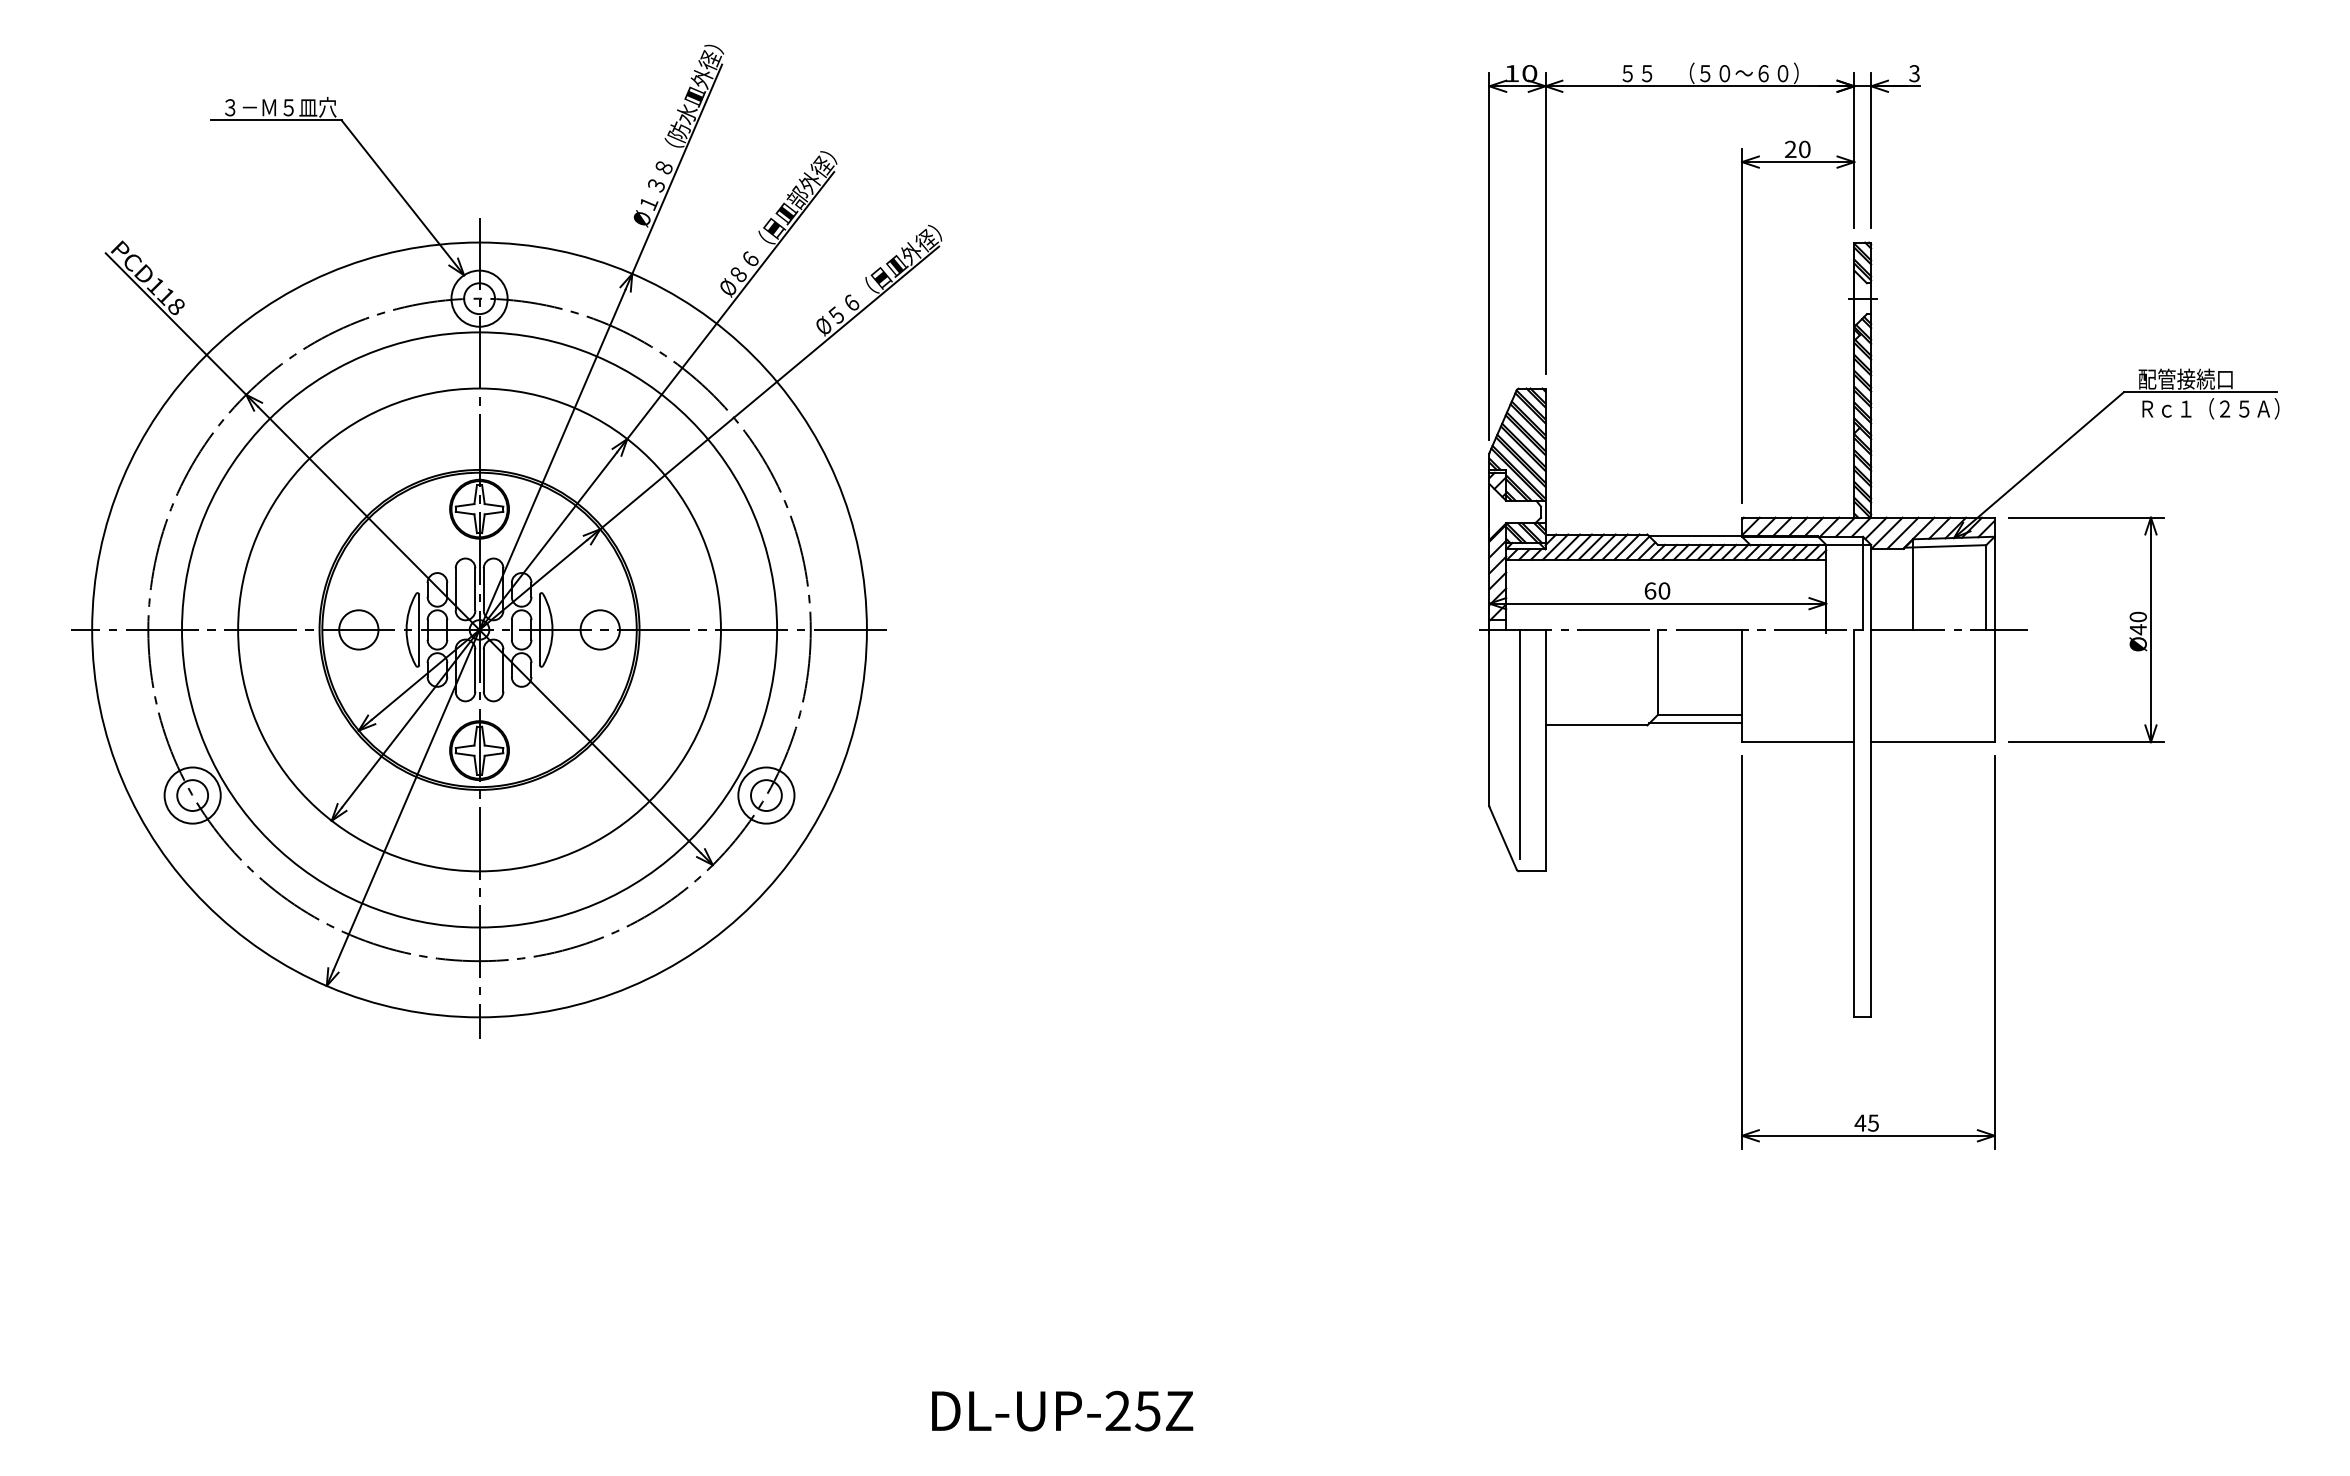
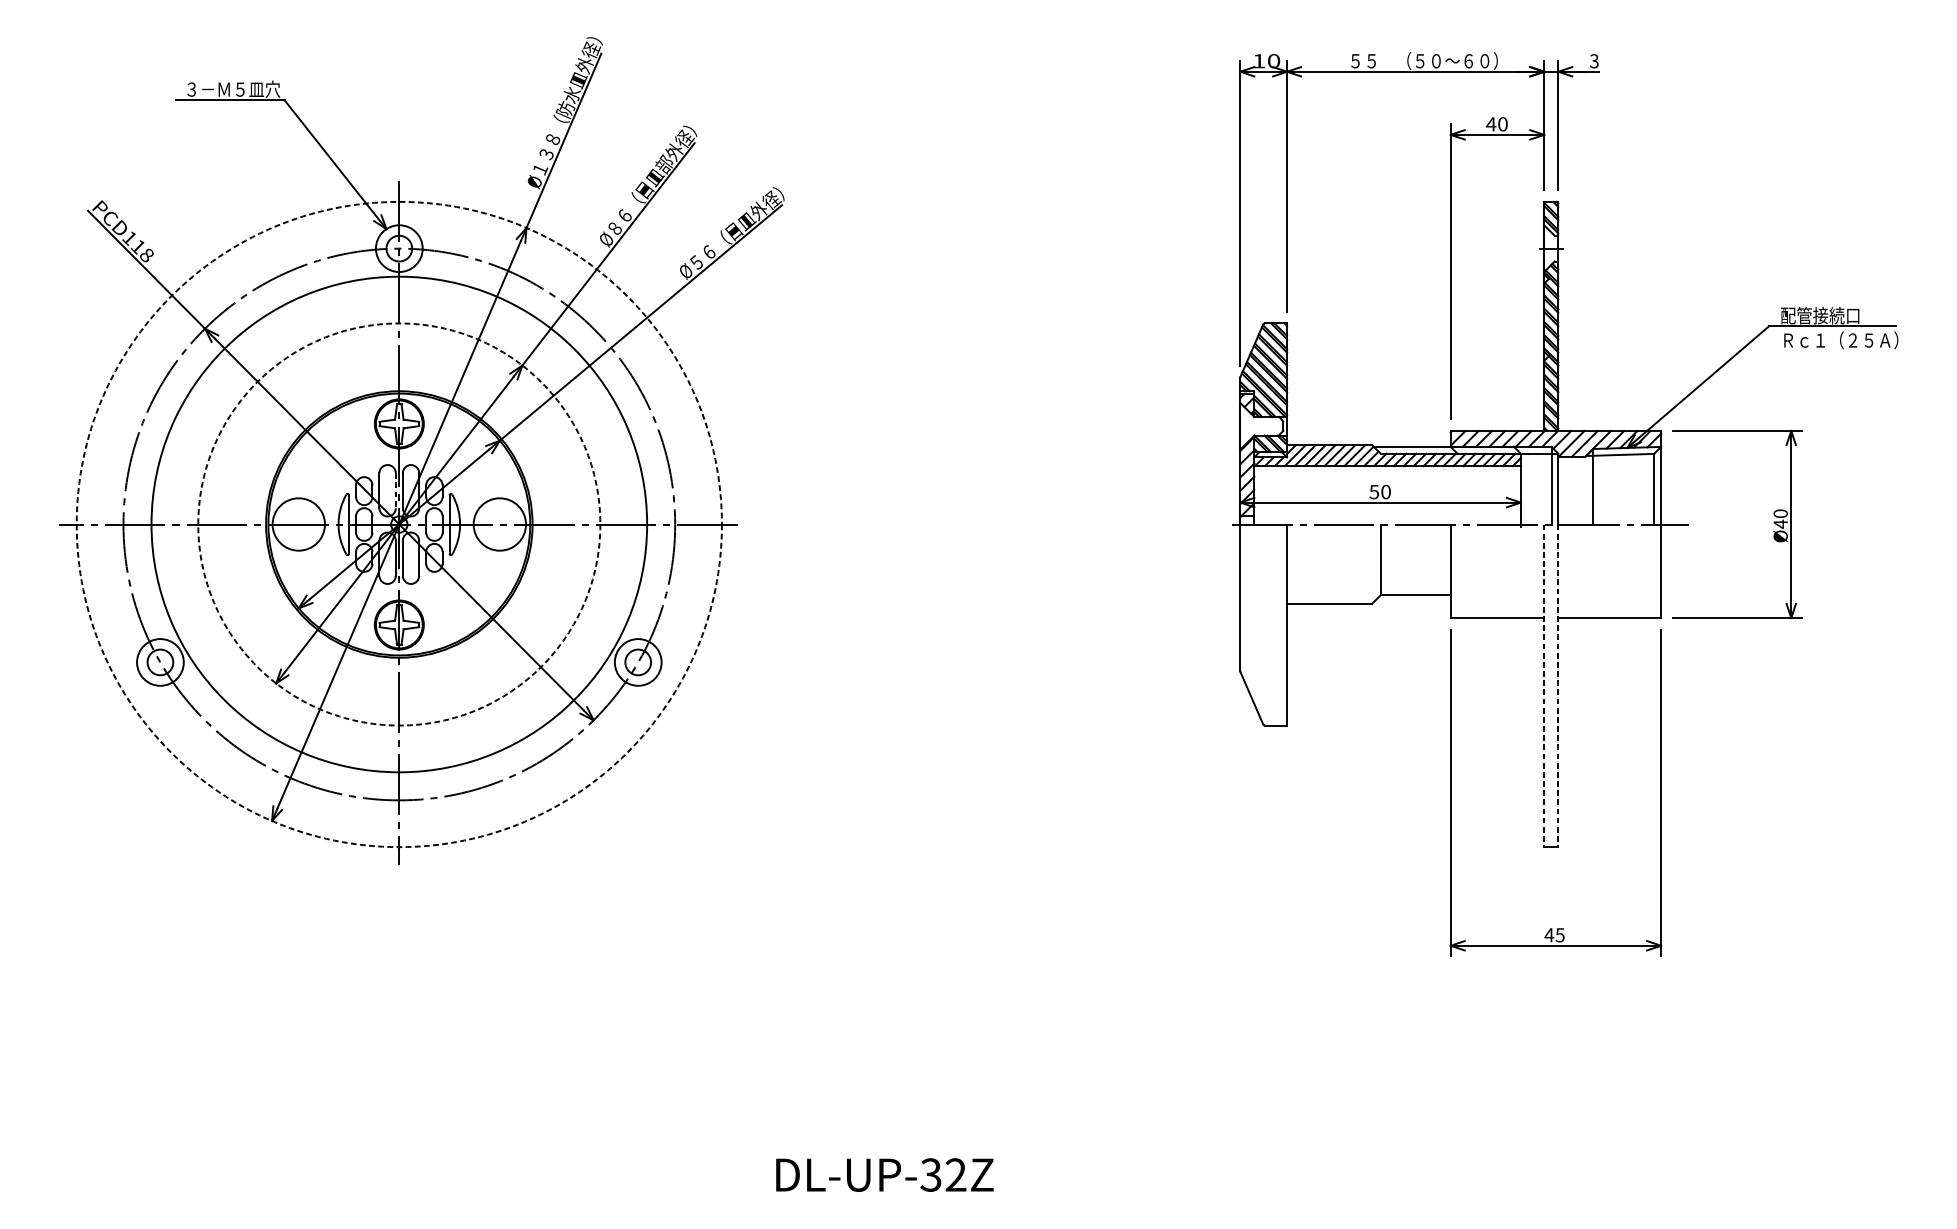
text: (1790, 148) -> (1491, 123), 20 -> 40
line: (475, 589) -> (395, 490), solid -> dashed
text: (1650, 590) -> (1374, 491), 60 -> 50
circle: (358, 629) -> (298, 524), size x1.6
circle: (479, 629) -> (399, 524), solid -> dashed
circle: (479, 629) -> (399, 524), solid -> dashed
circle: (599, 629) -> (499, 524), size x1.6
line: (1695, 723) -> (1411, 602), removed
line: (1520, 743) -> (1266, 619), removed
line: (1854, 823) -> (1544, 685), solid -> dashed
line: (1871, 823) -> (1558, 685), solid -> dashed
text: (1132, 1410) -> (943, 1174), DL-UP-25Z -> DL-UP-32Z

